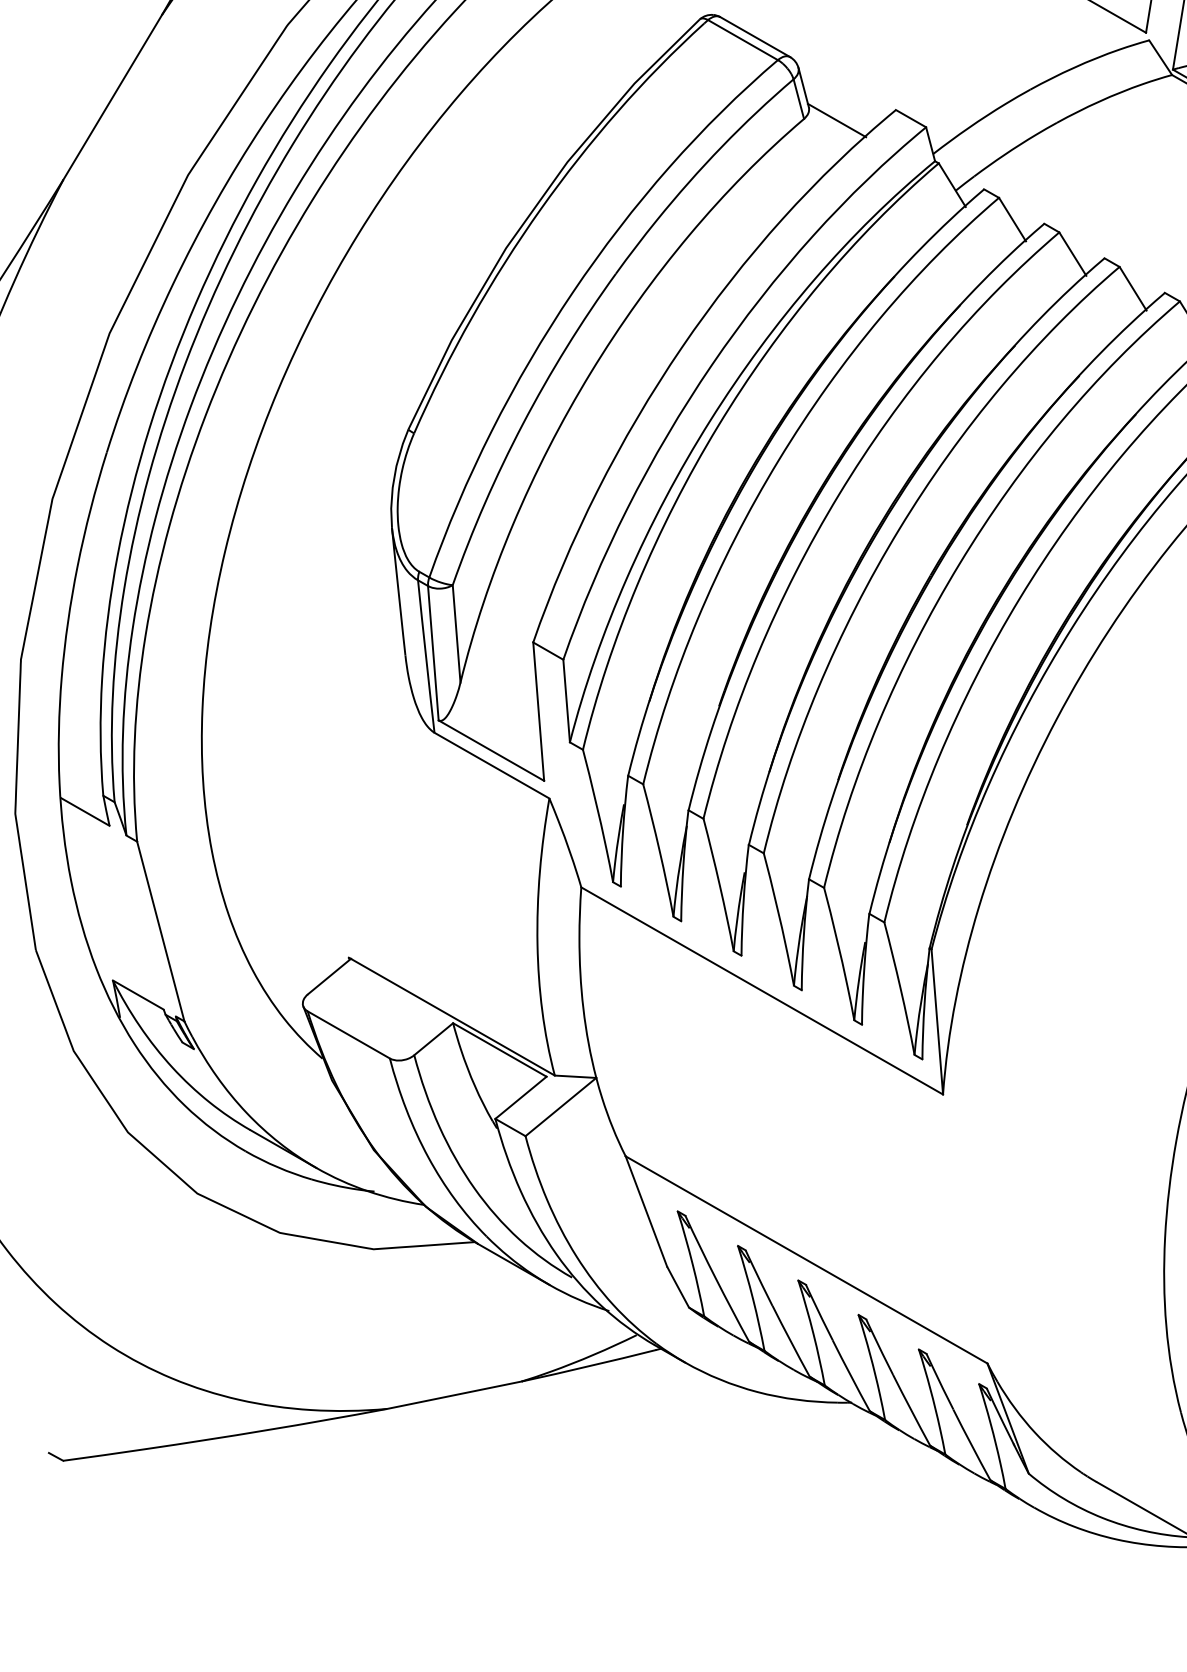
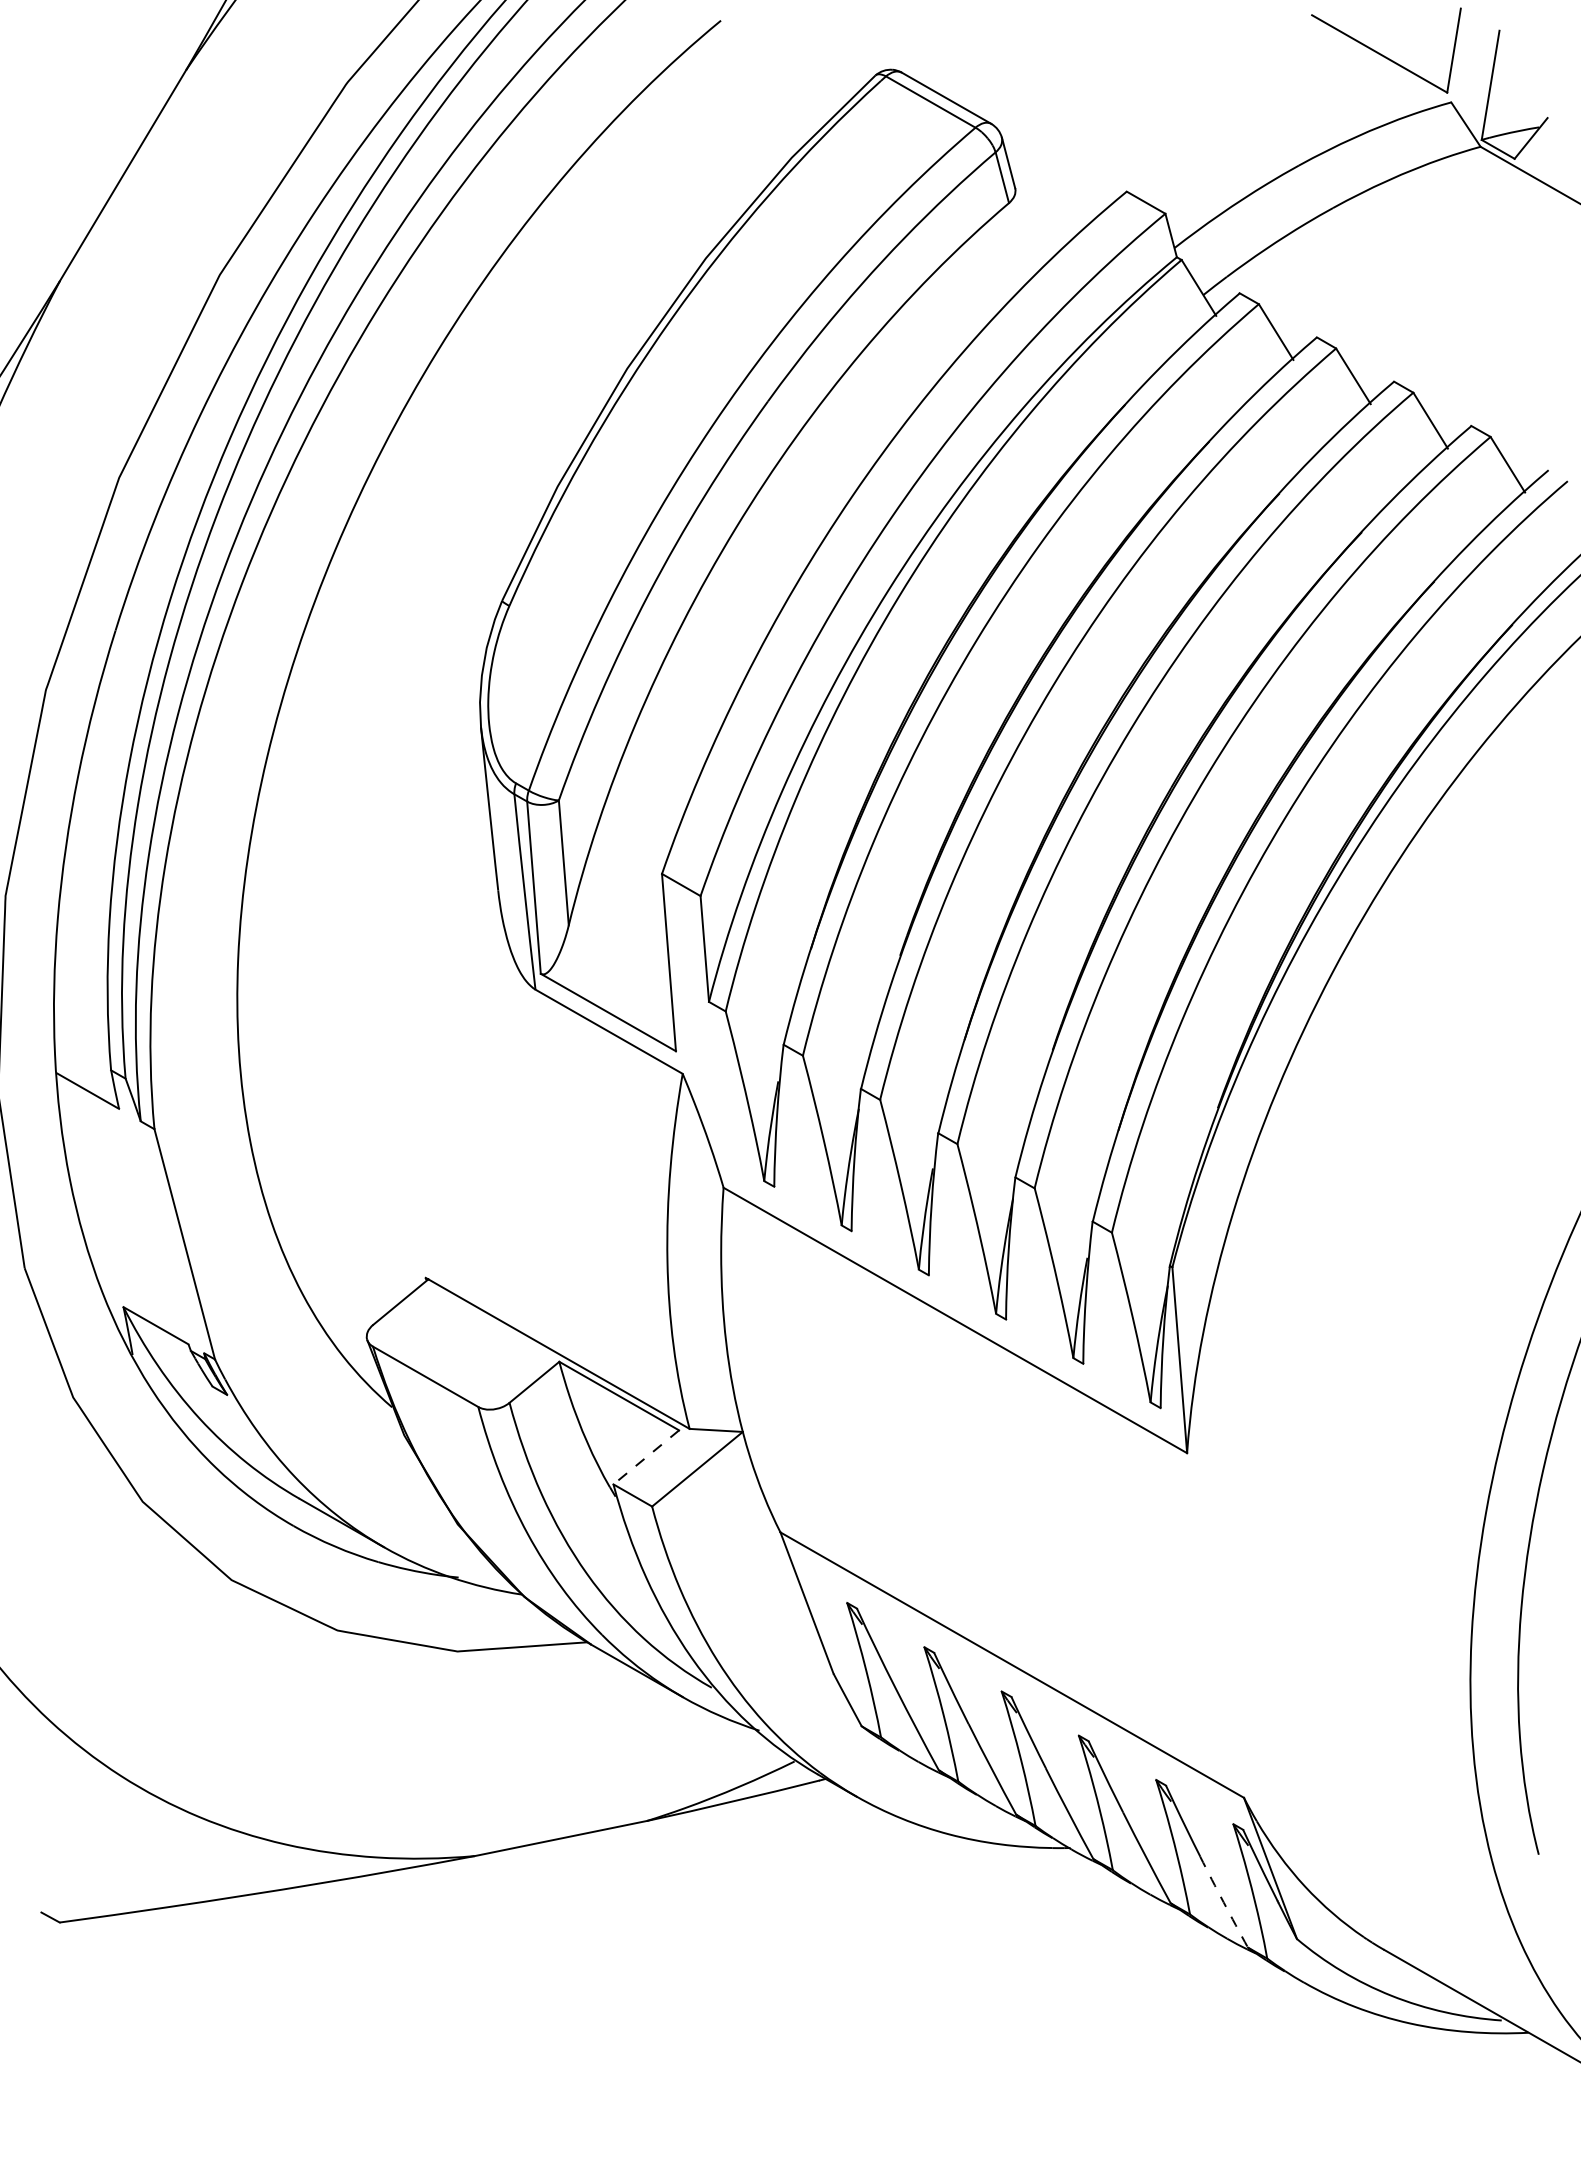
line: (836, 120) -> (1050, 204), removed
line: (521, 1097) -> (646, 1457), solid -> dashed
arc: (971, 1445) -> (1223, 1902), solid -> dashed

